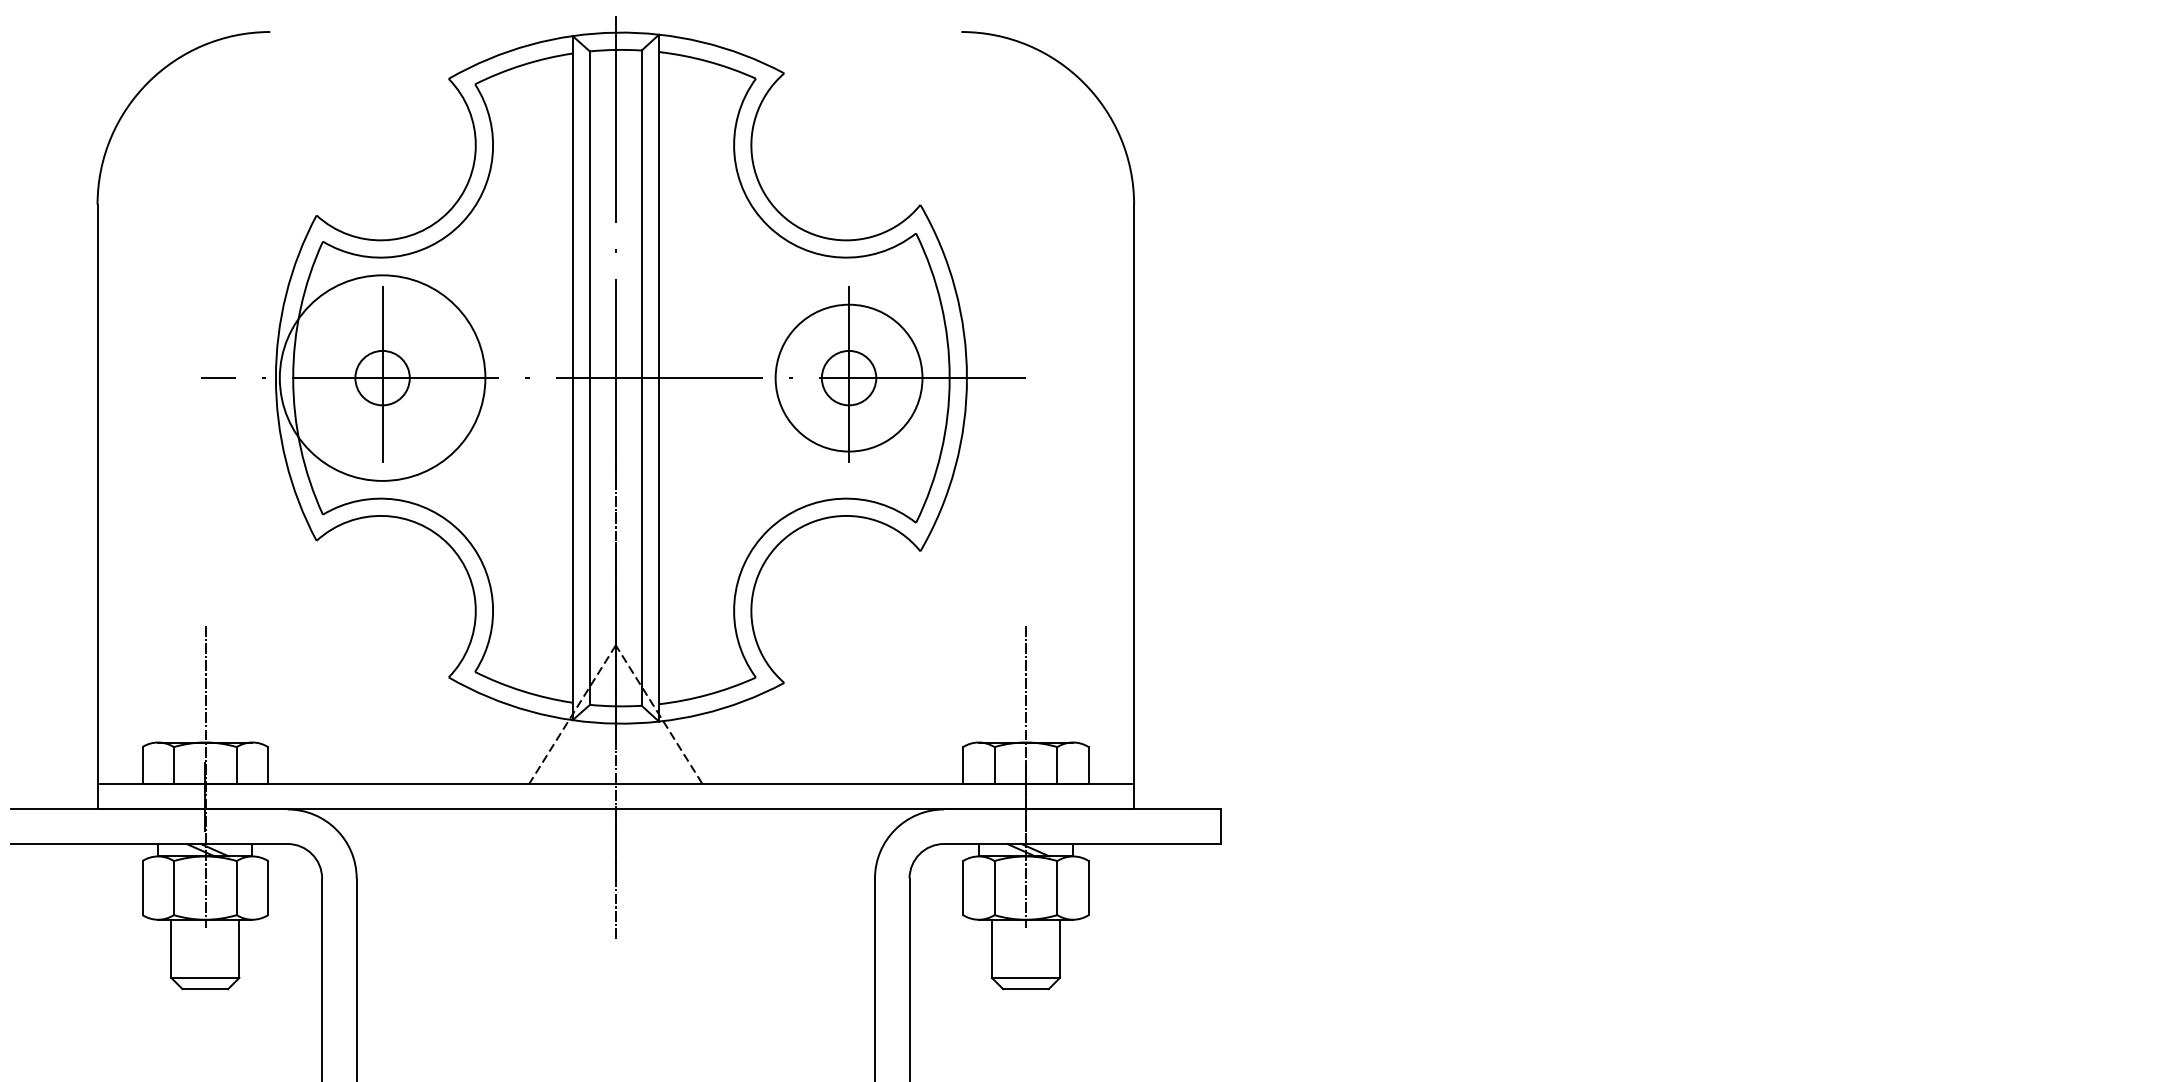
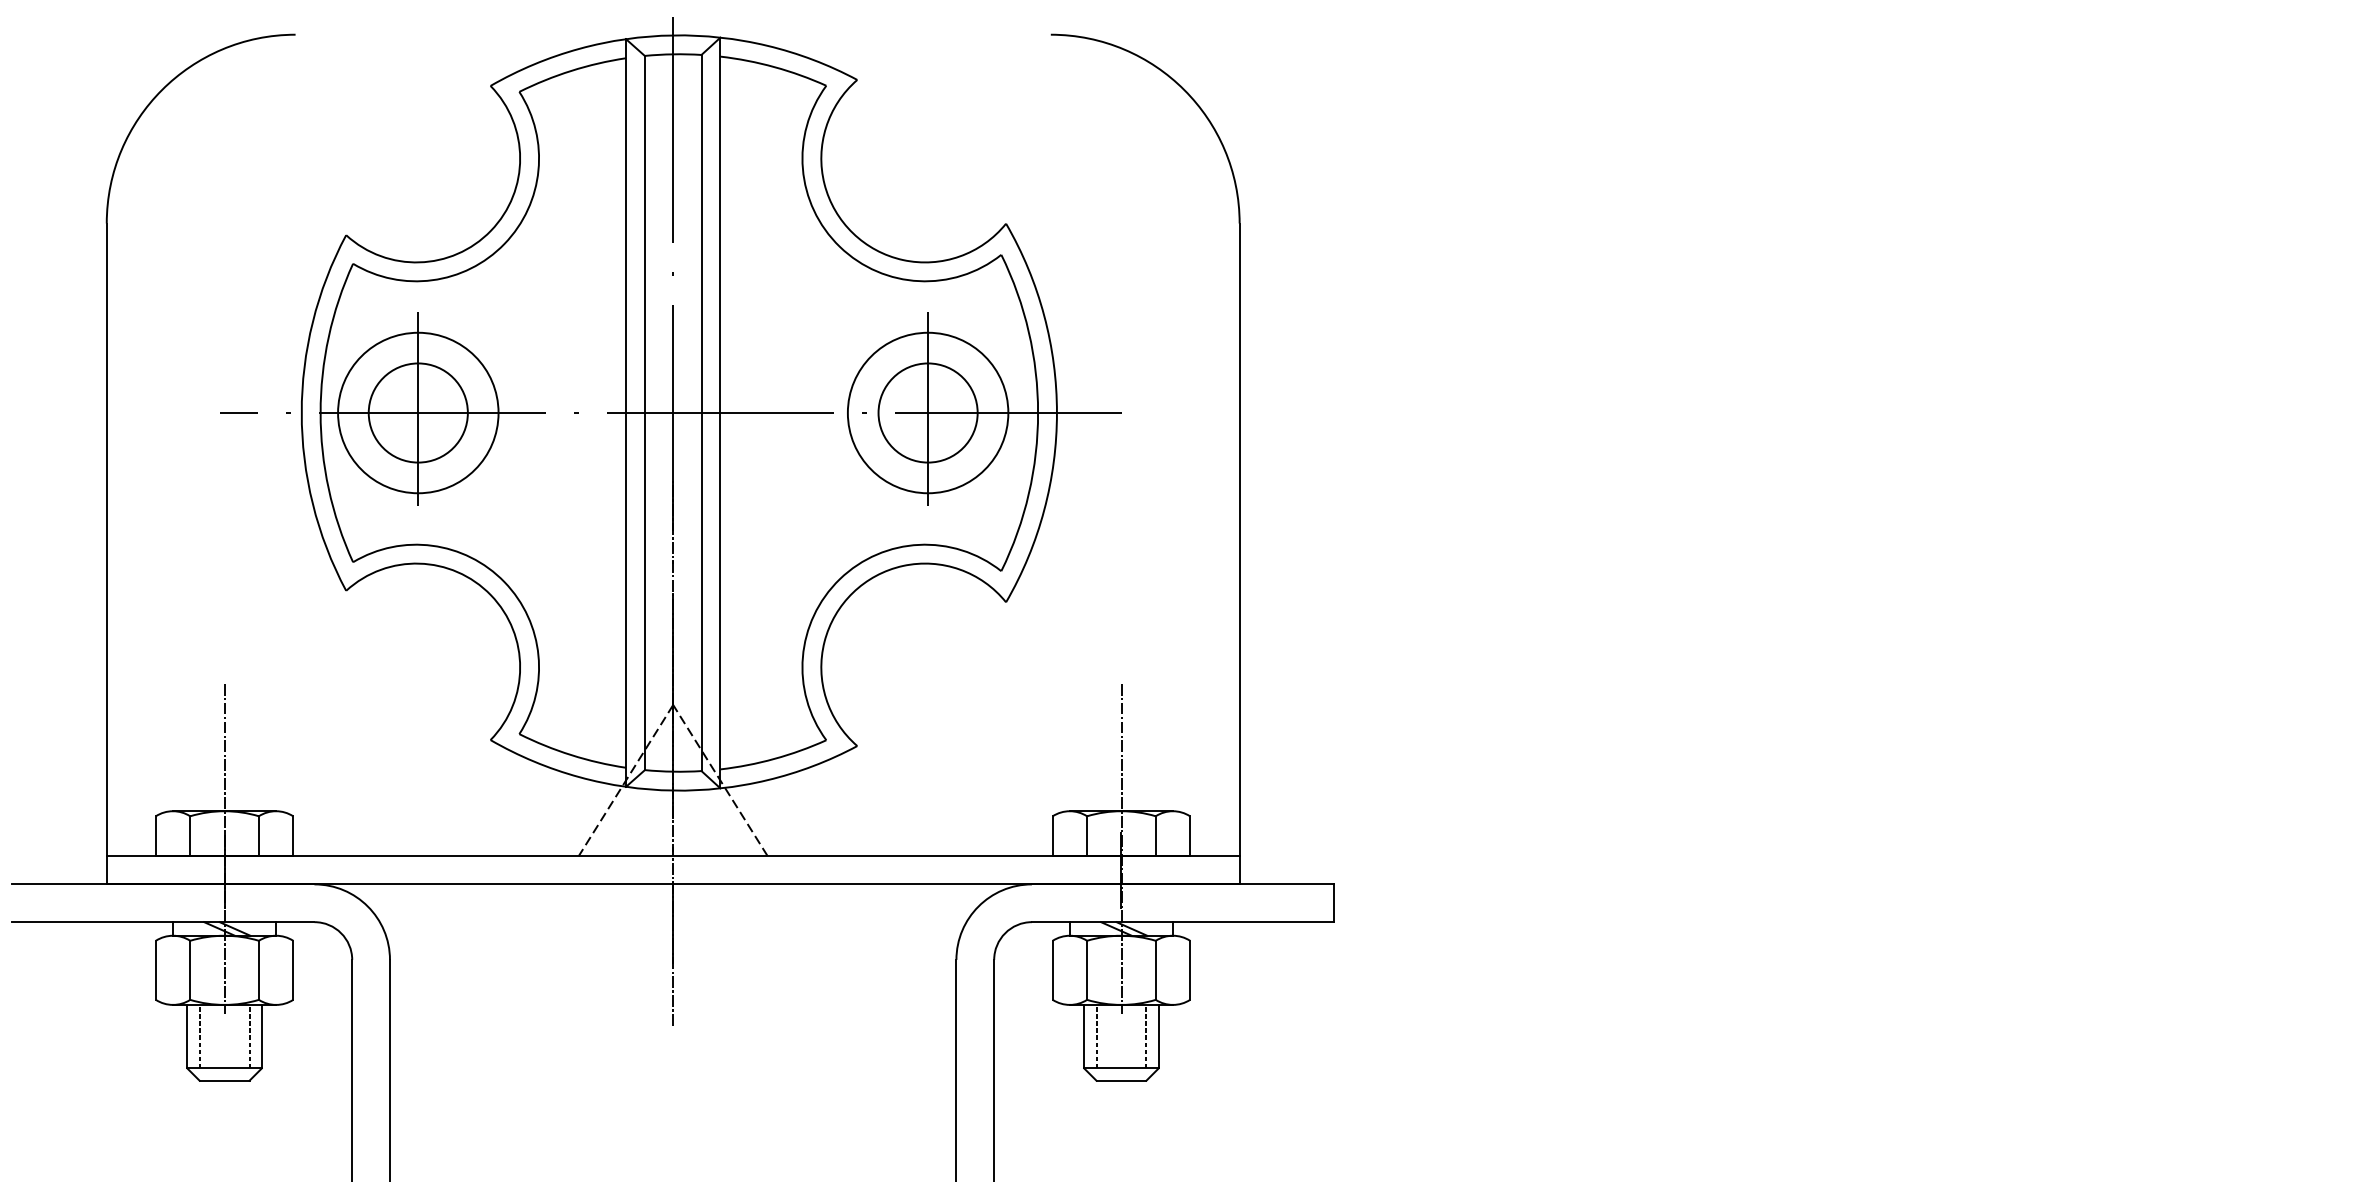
circle: (382, 377) -> (418, 412), size x0.71
circle: (382, 377) -> (418, 412), size x1.67
circle: (848, 377) -> (927, 412), size x1.67
line: (182, 948) -> (199, 1036), added
line: (228, 948) -> (249, 1036), added
line: (1003, 948) -> (1096, 1036), added
line: (1048, 948) -> (1146, 1036), added

